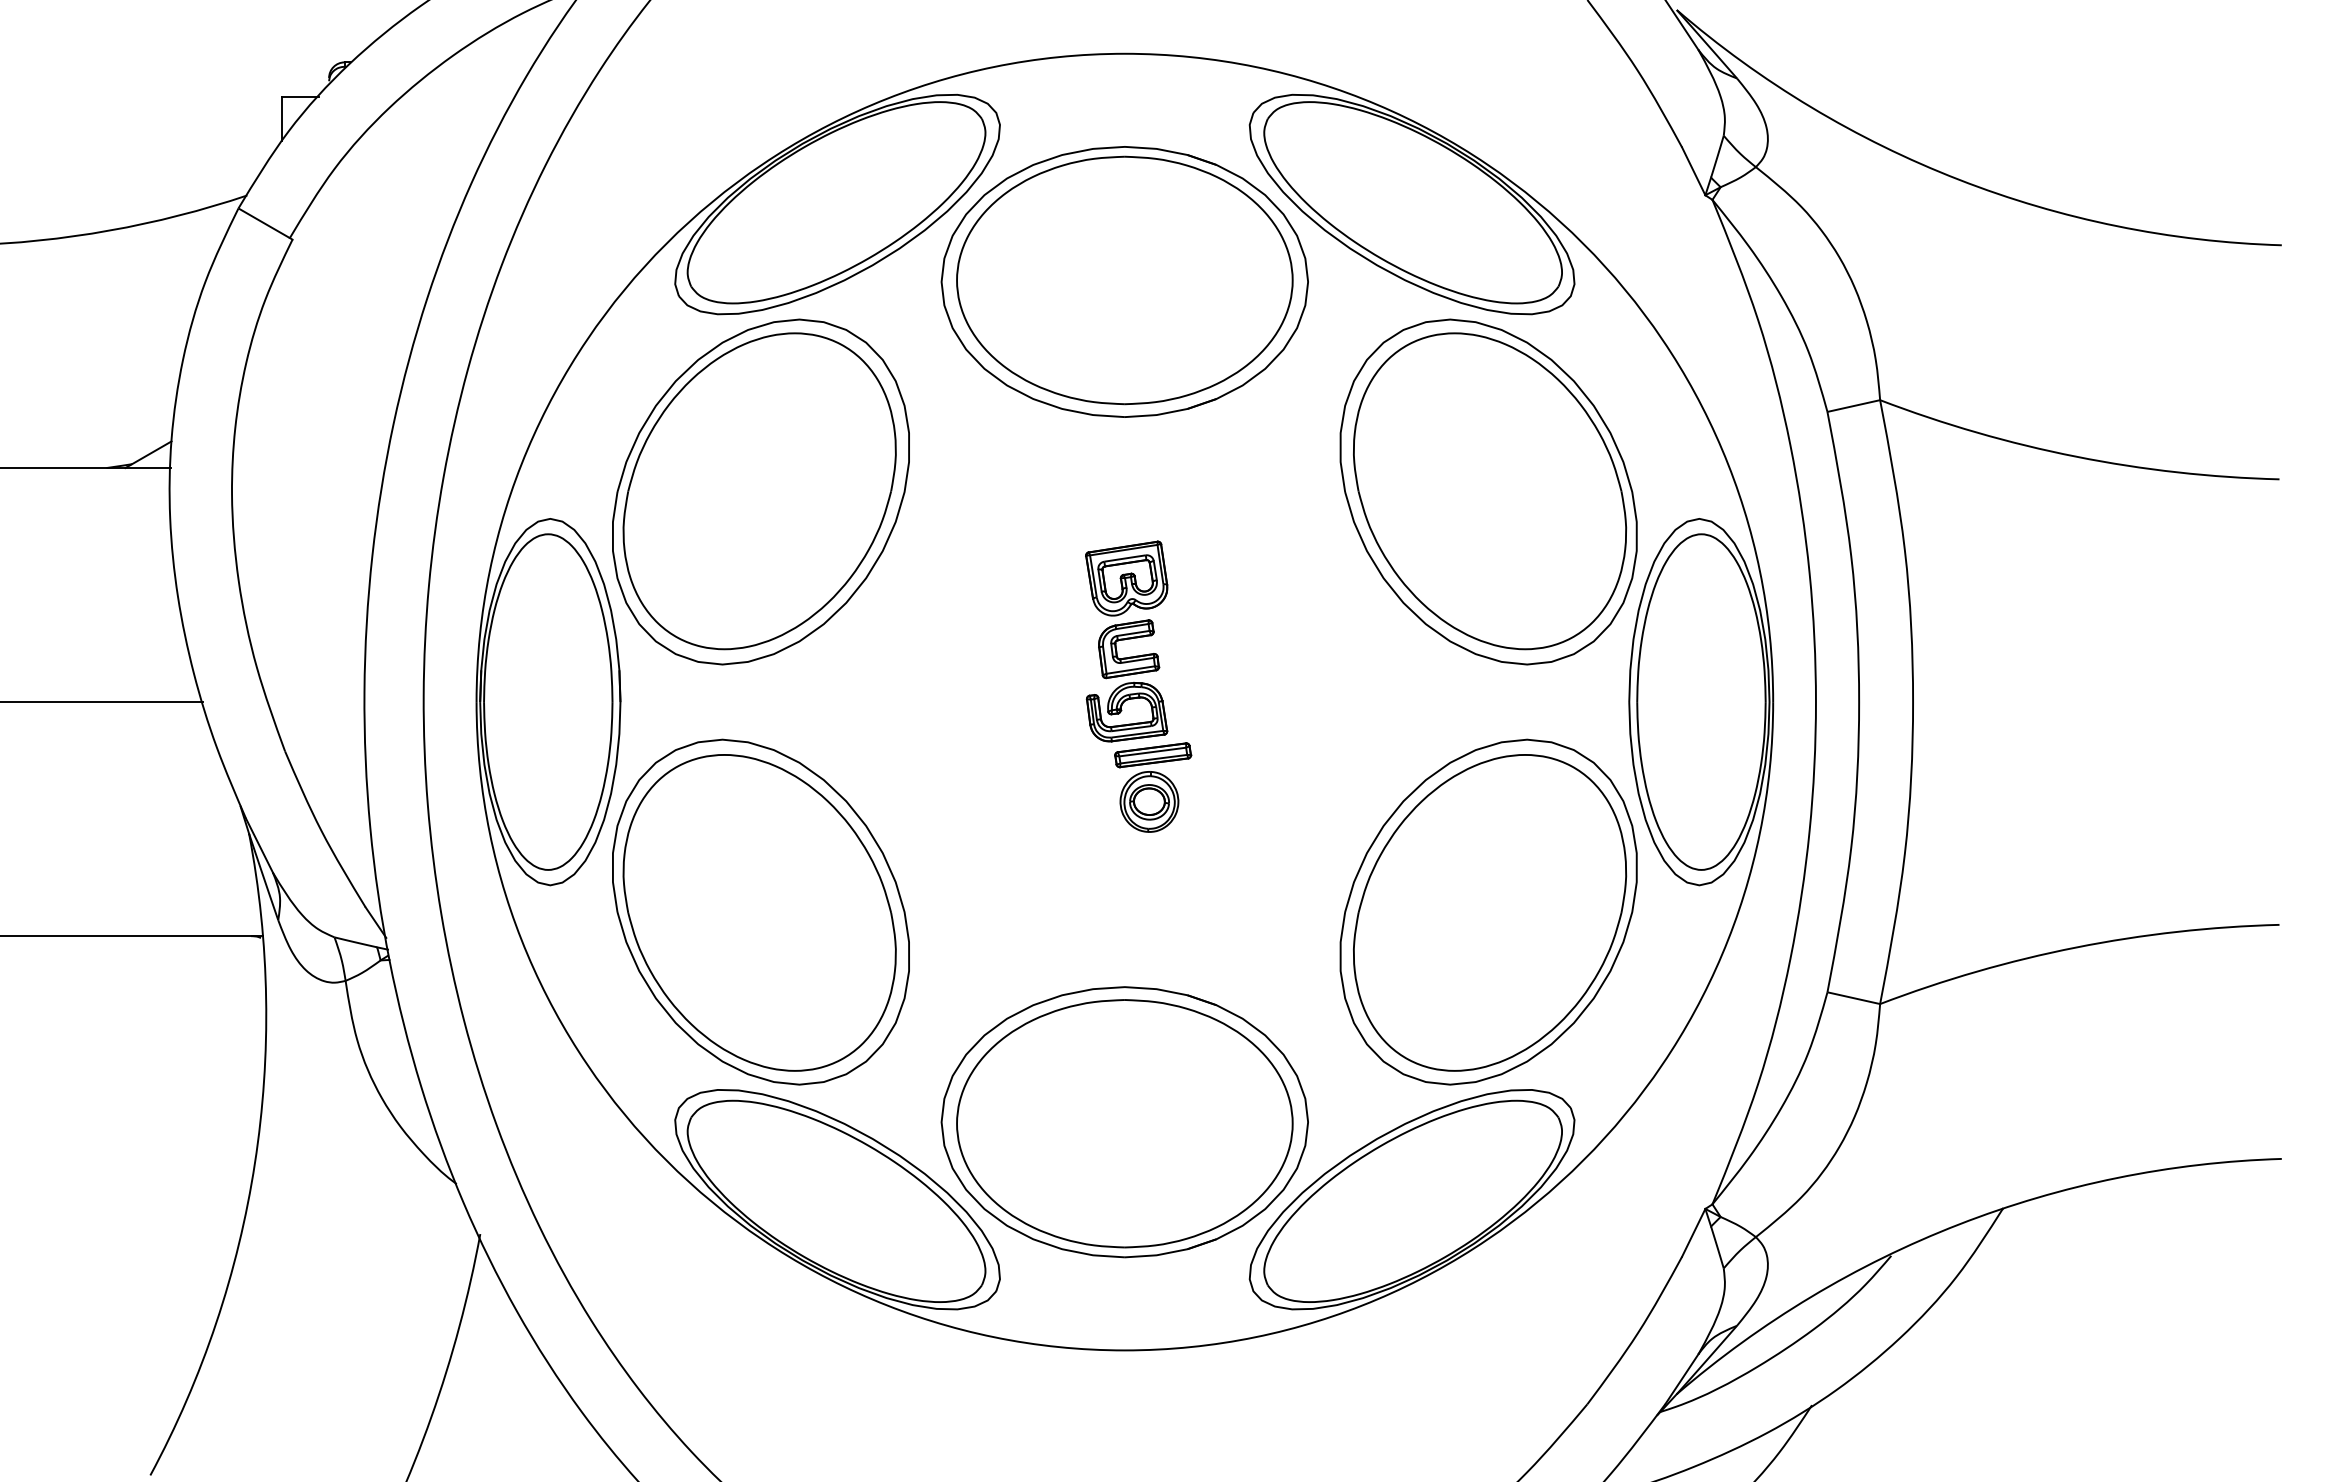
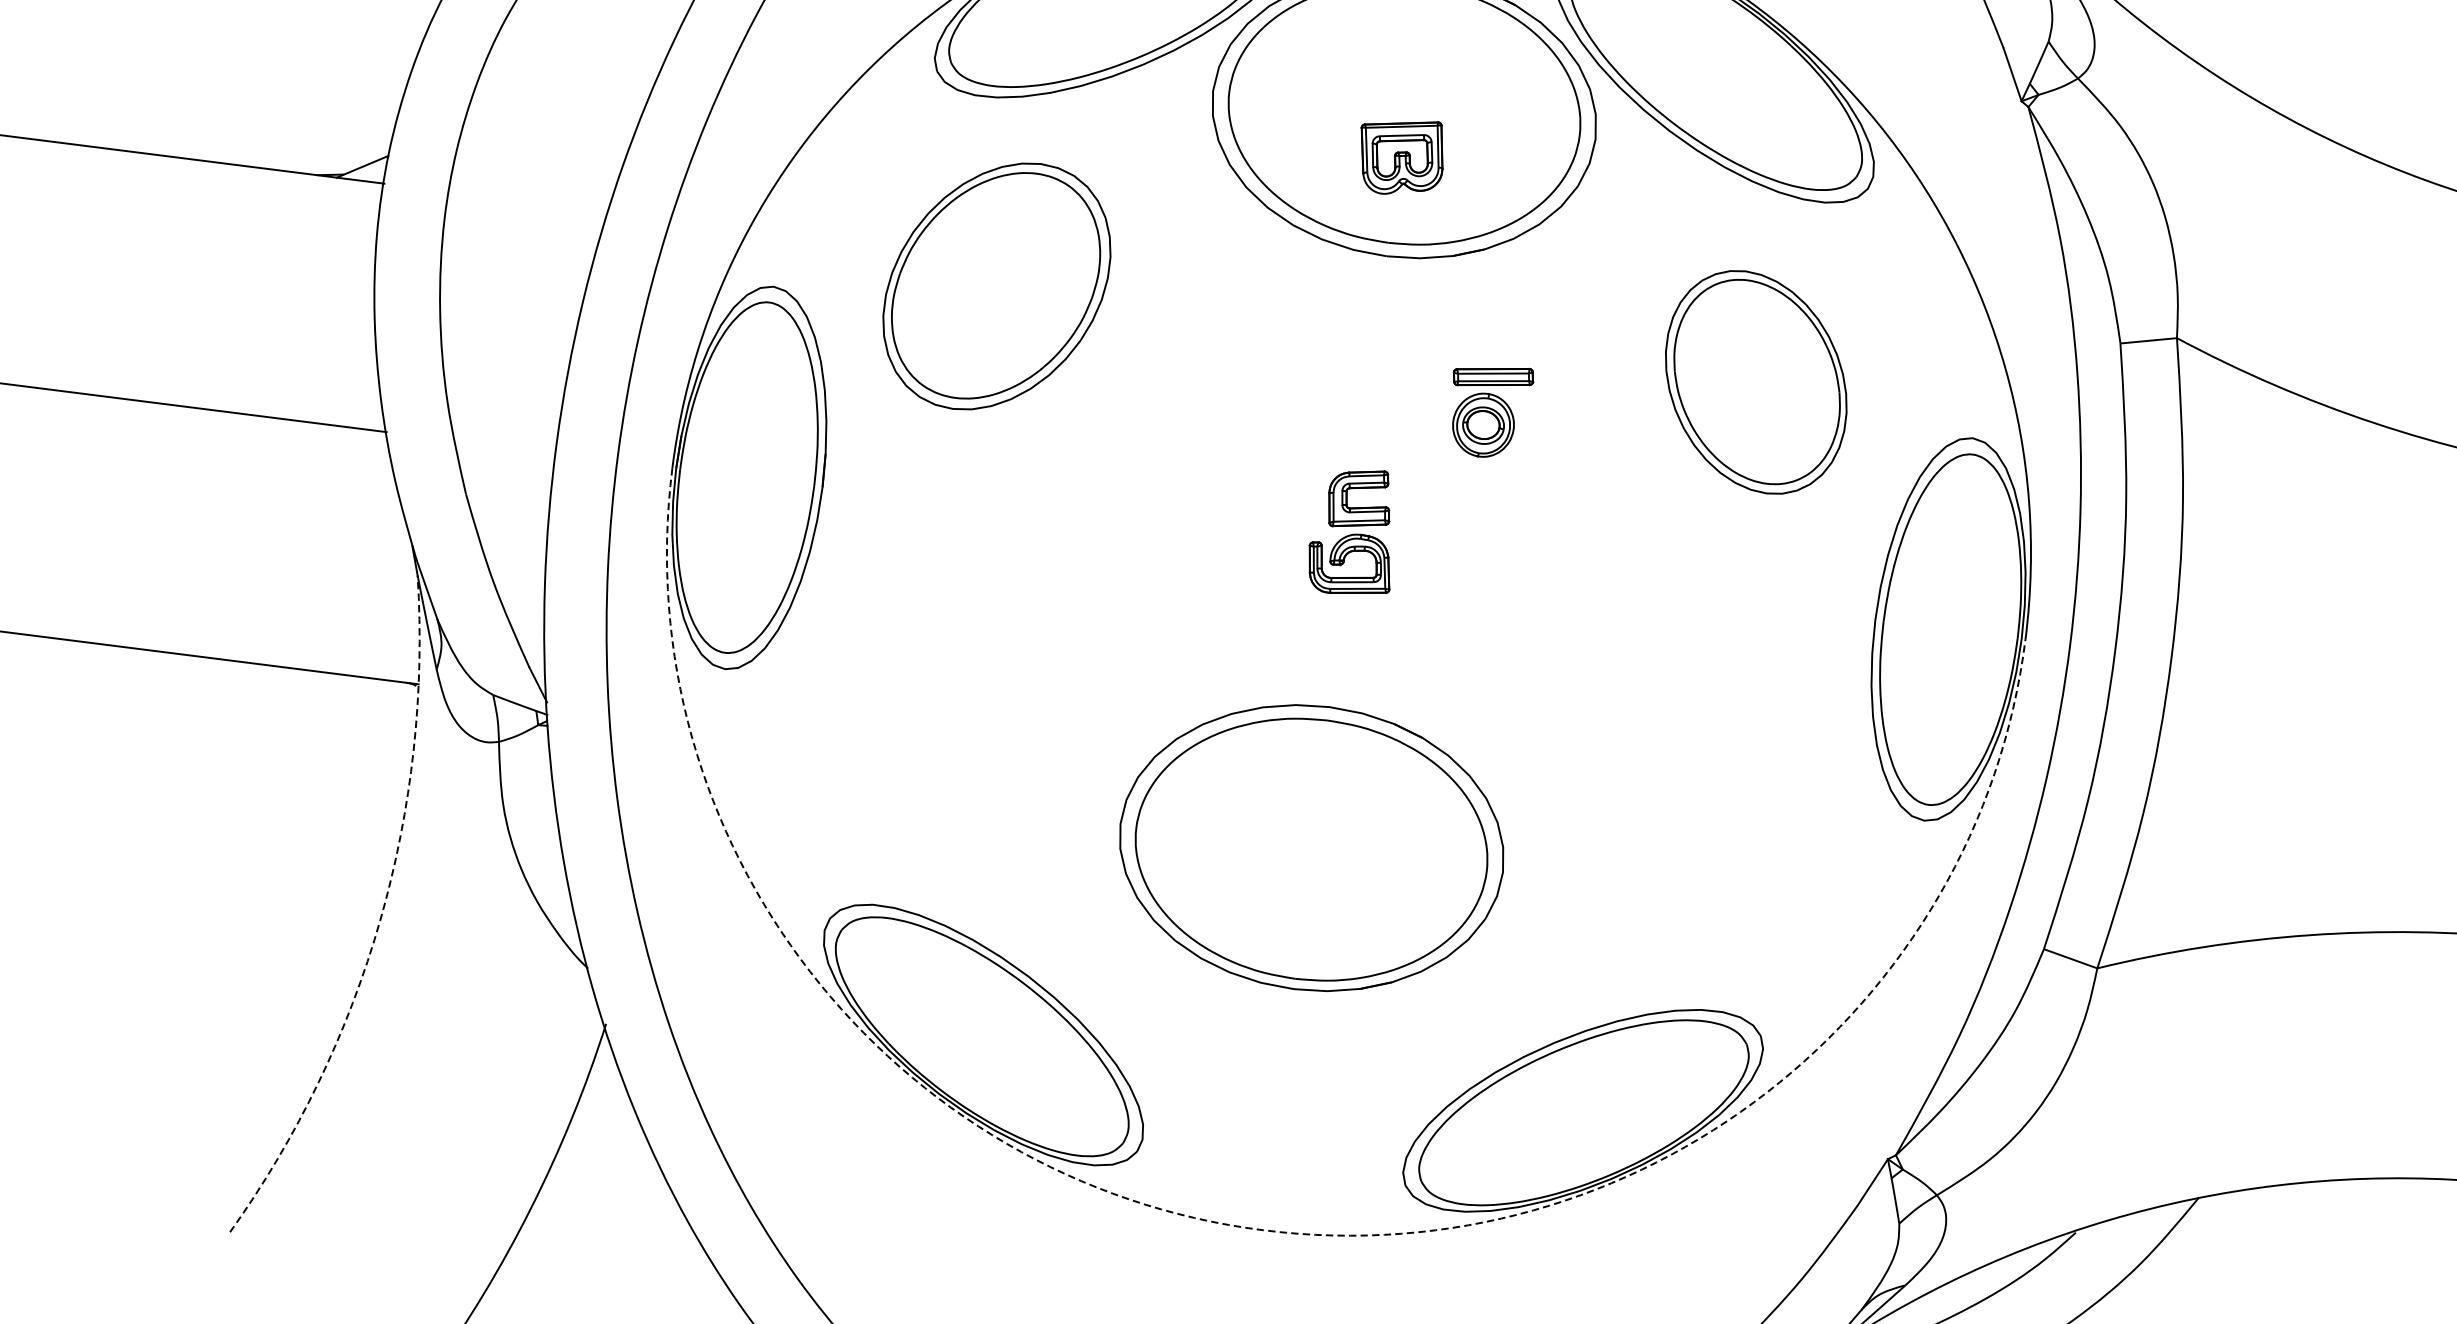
part: (760, 491) -> (996, 285), size x0.7
part: (1488, 491) -> (1756, 381), size x0.6
part: (1126, 578) -> (1400, 156), moved
part: (1153, 787) -> (1489, 410), moved
part: (760, 911) -> (941, 724), removed
part: (1488, 911) -> (1700, 820), removed
part: (1124, 1122) -> (1311, 848), moved
arc: (254, 1163) -> (379, 920), solid -> dashed
arc: (1124, 1350) -> (1263, 1230), solid -> dashed

